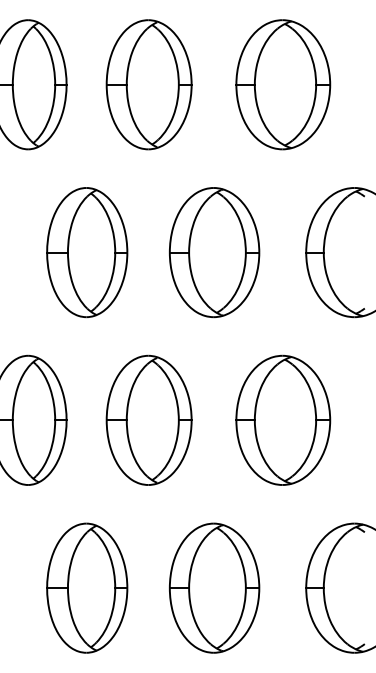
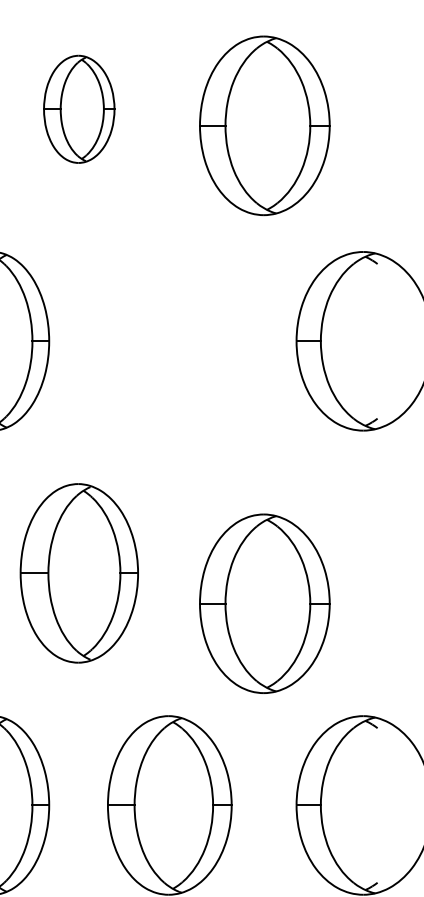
part: (148, 84) -> (78, 108), size x0.6
part: (283, 84) -> (265, 125), moved
part: (214, 252) -> (169, 341), removed
part: (283, 419) -> (265, 602), moved

